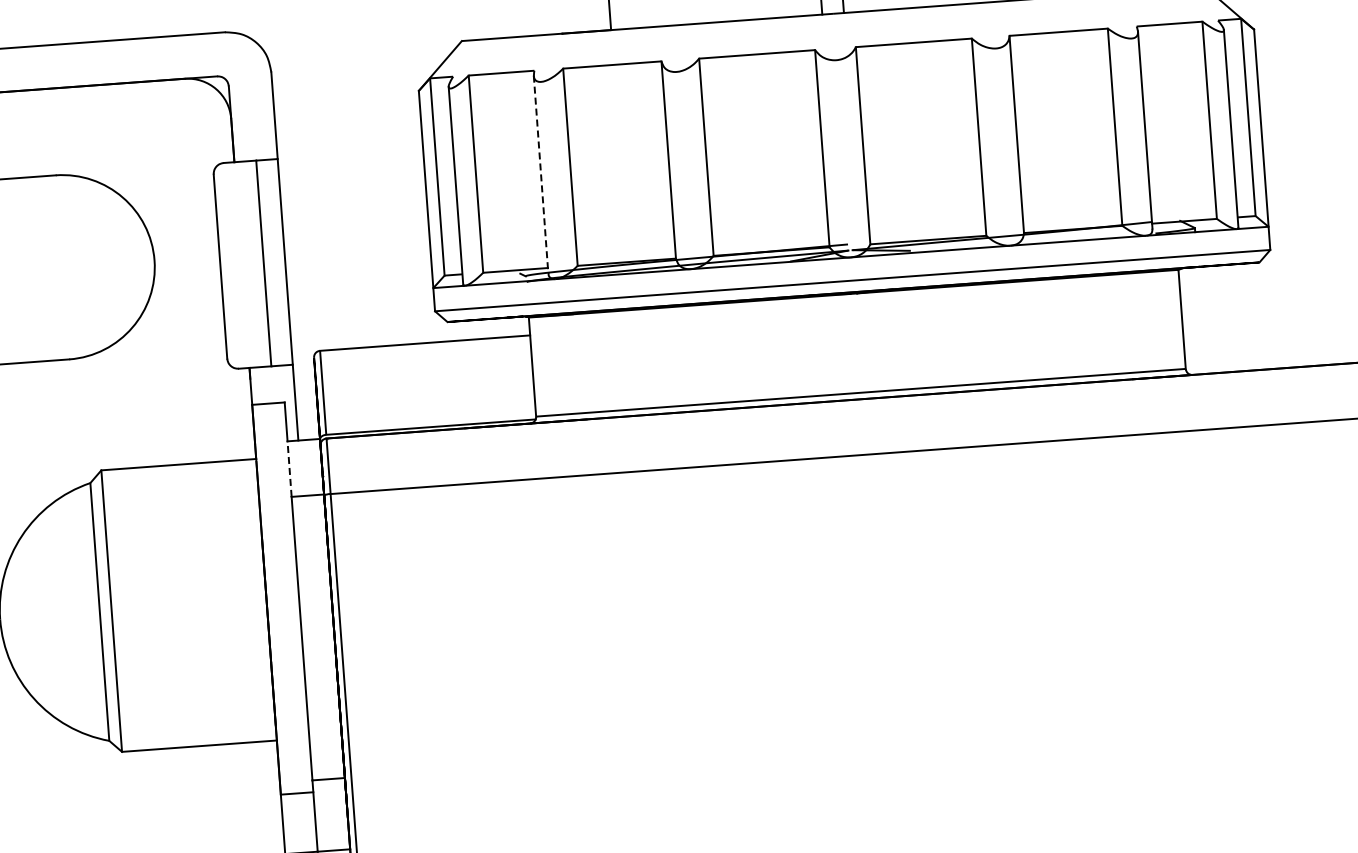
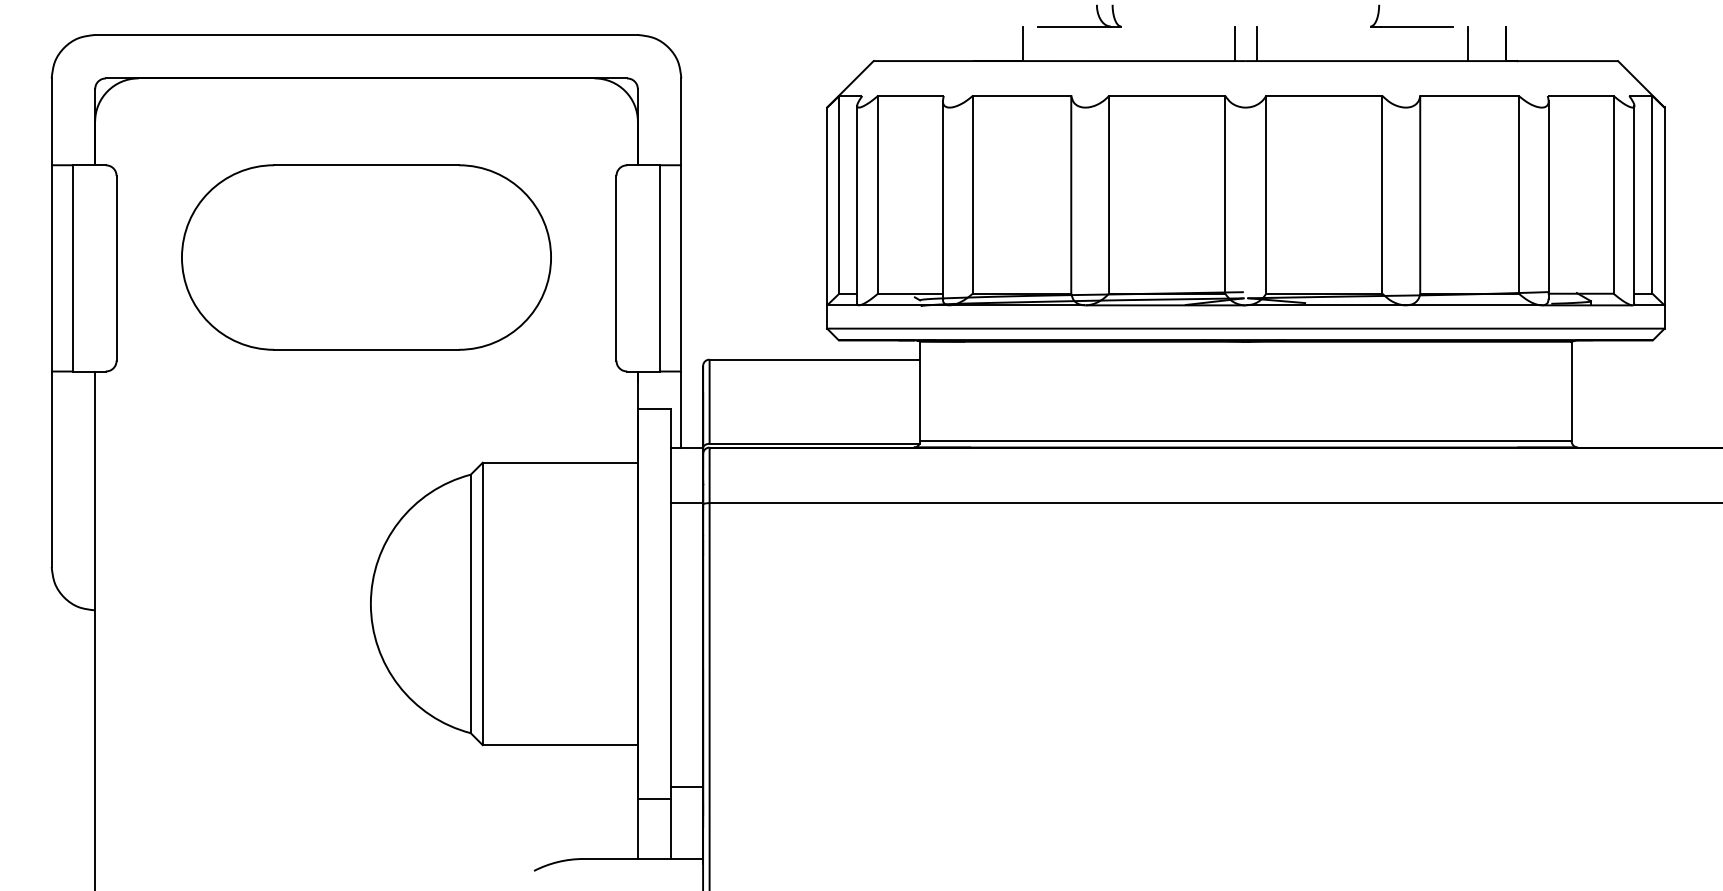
line: (540, 174) -> (942, 199), dashed -> solid
line: (289, 469) -> (670, 475), dashed -> solid

